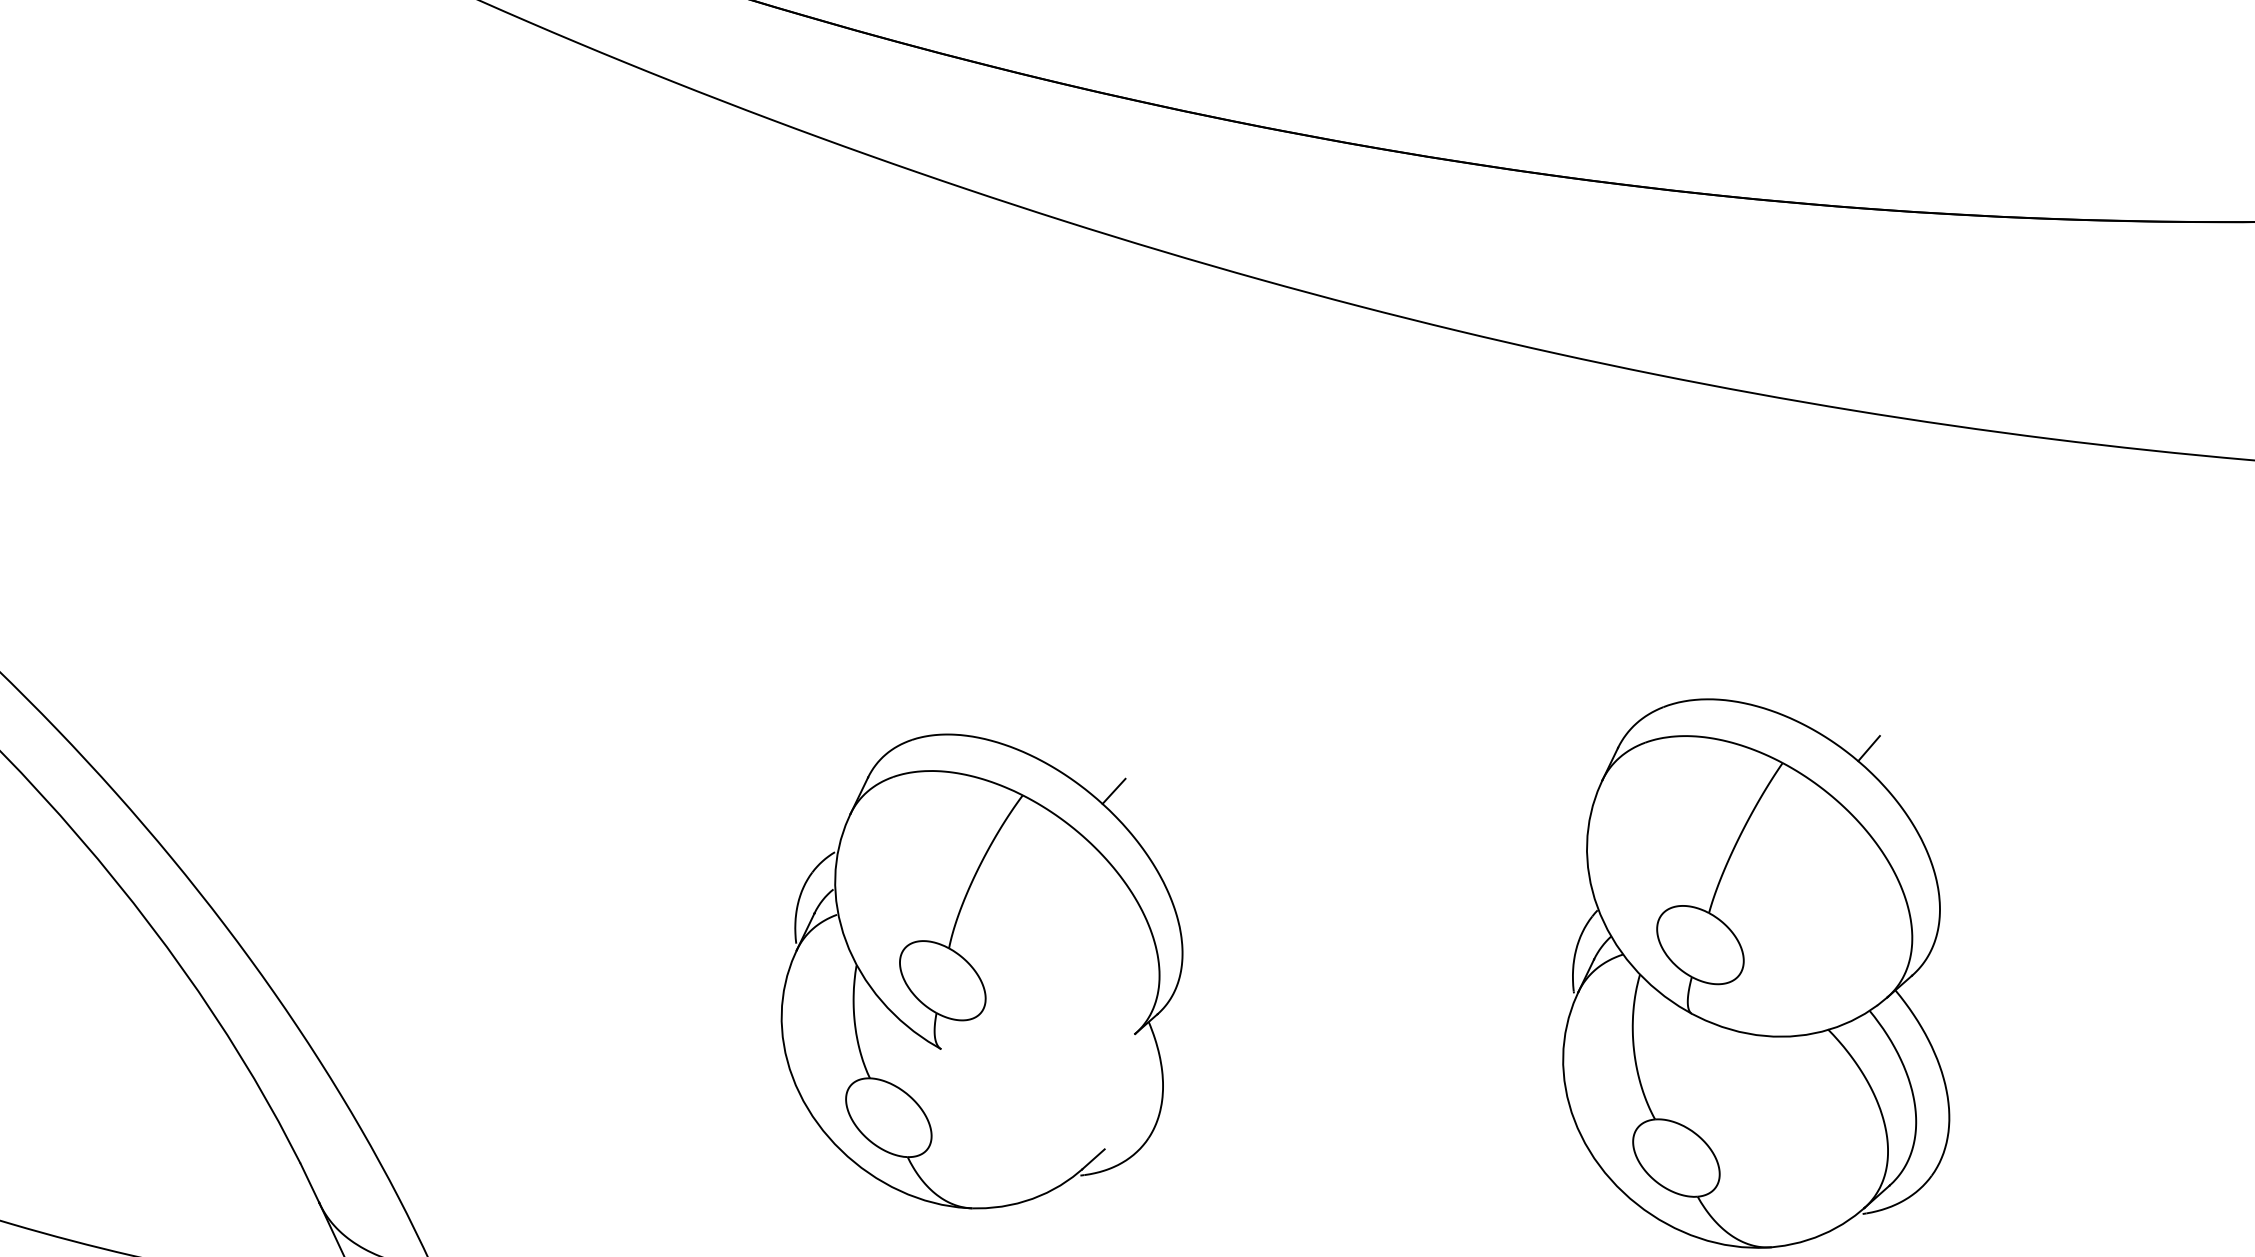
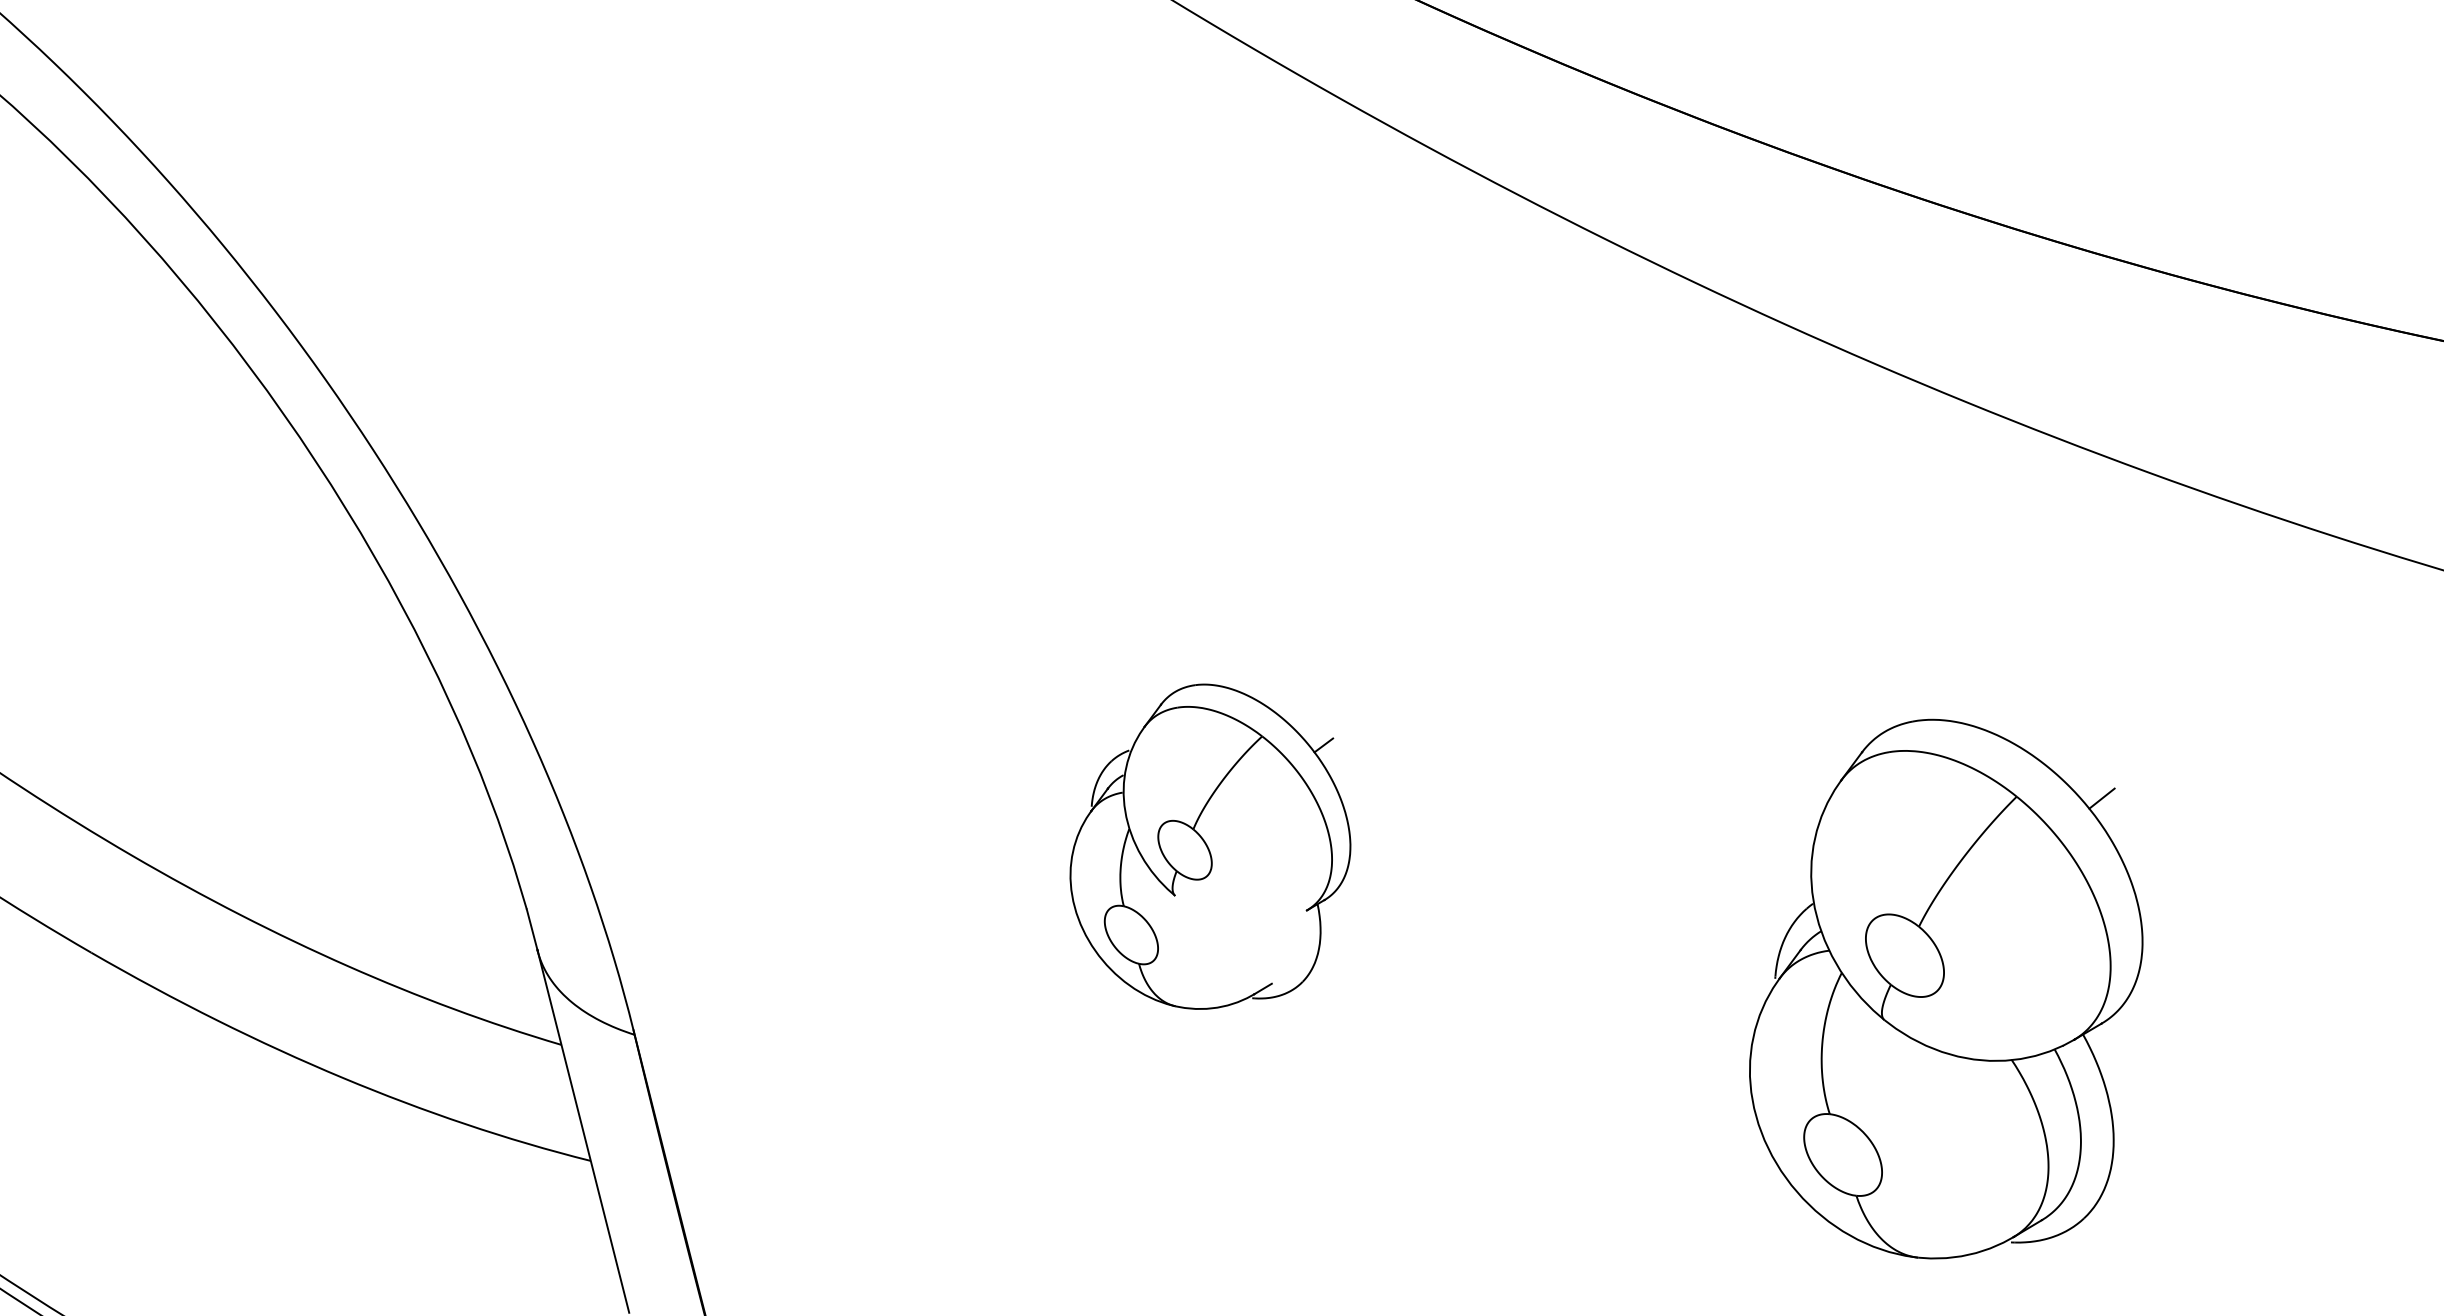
part: (978, 968) -> (1210, 846), size x0.7

